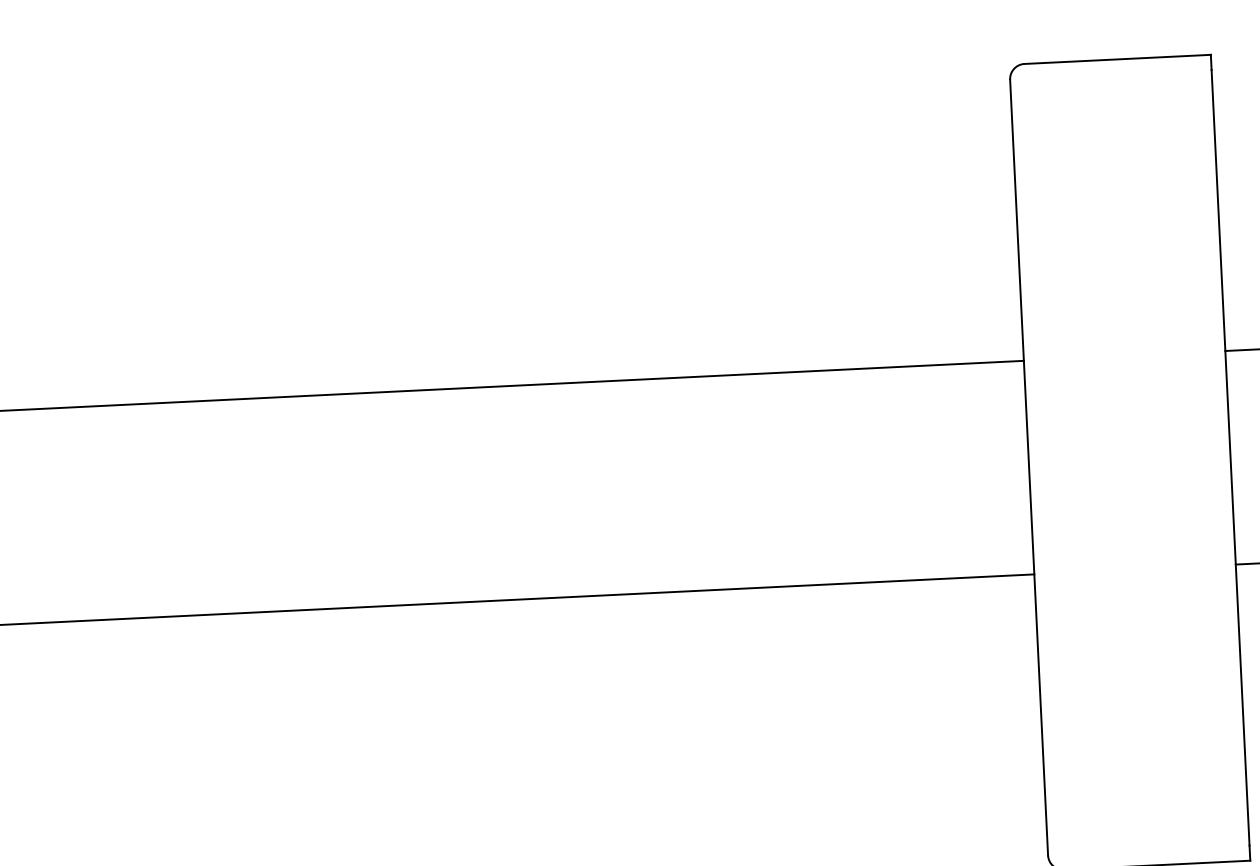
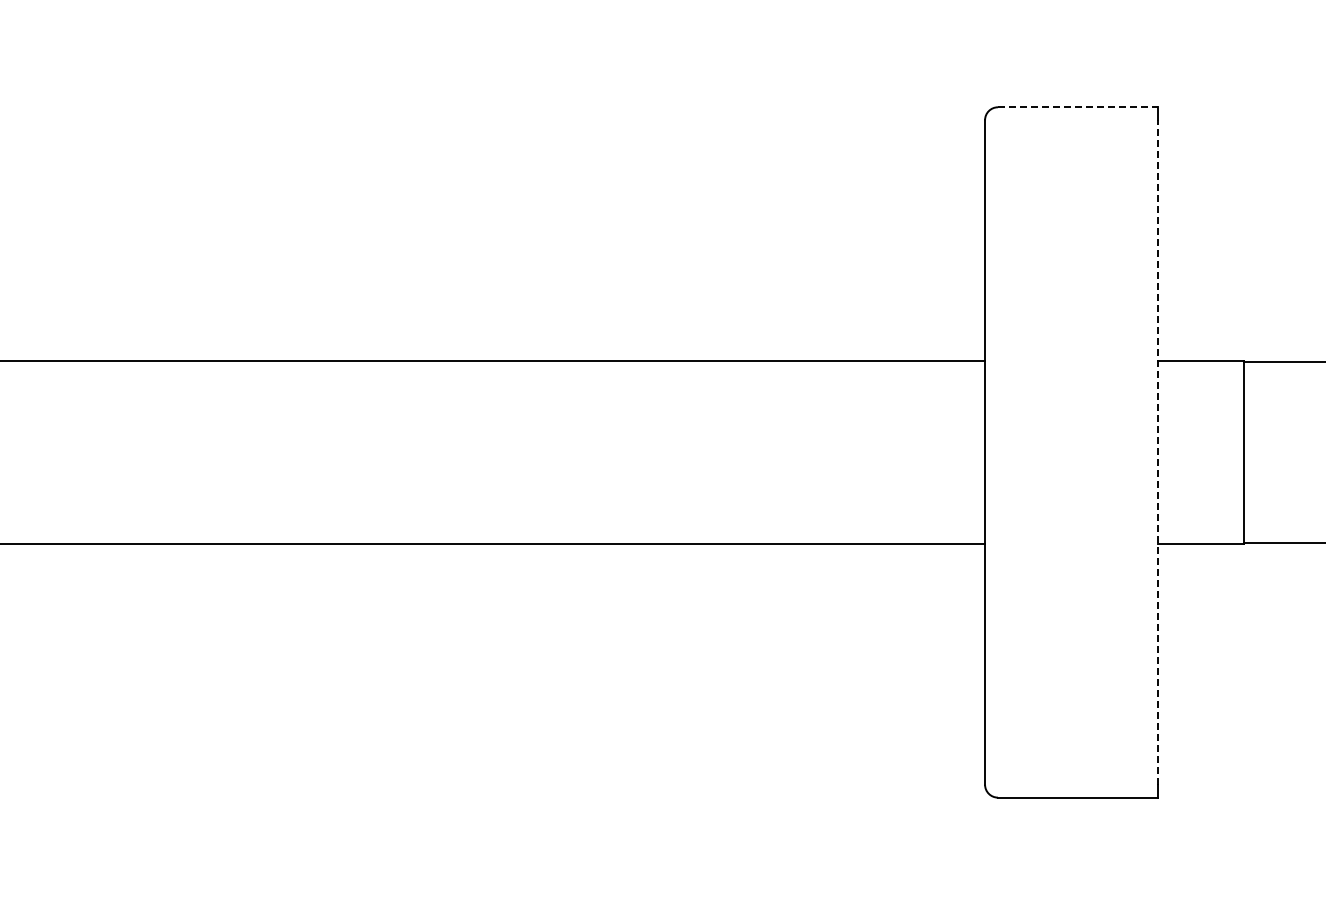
line: (1117, 59) -> (1077, 107), solid -> dashed
line: (1230, 456) -> (1157, 451), solid -> dashed

